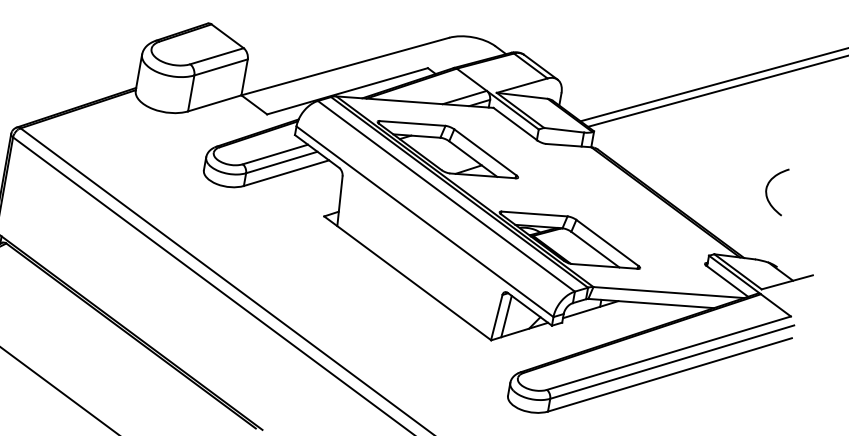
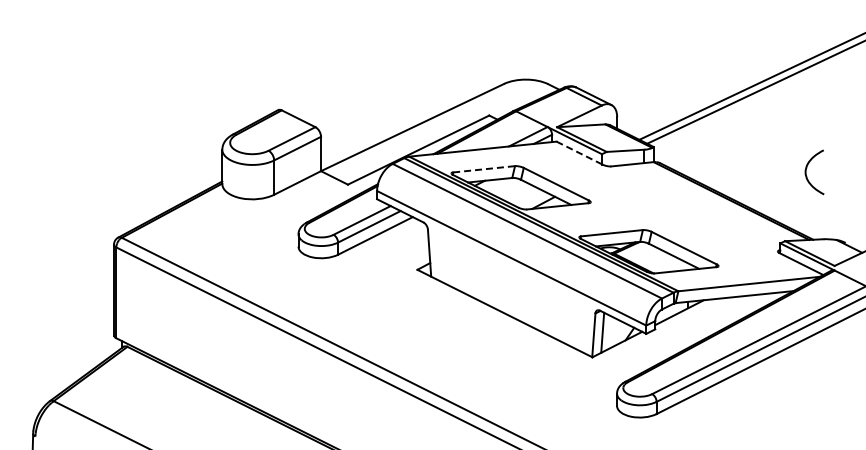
line: (412, 123) -> (484, 169), solid -> dashed
line: (515, 124) -> (579, 153), solid -> dashed
curve: (767, 189) -> (806, 172), moved

